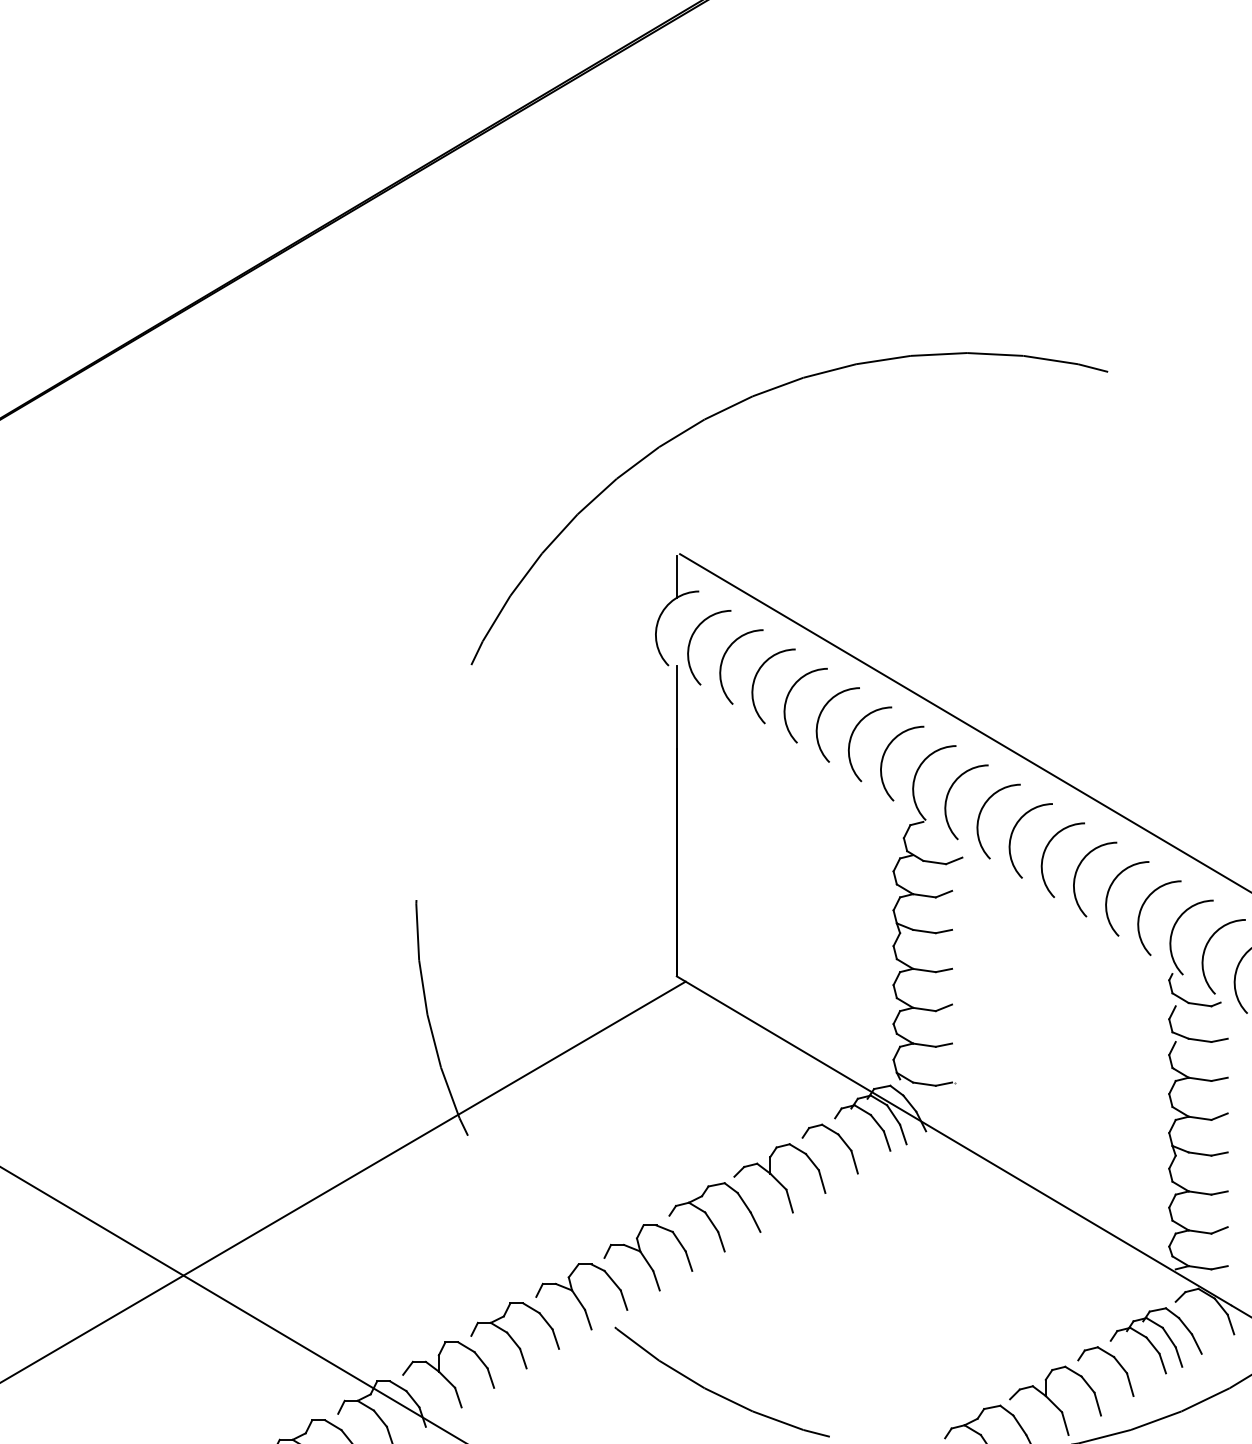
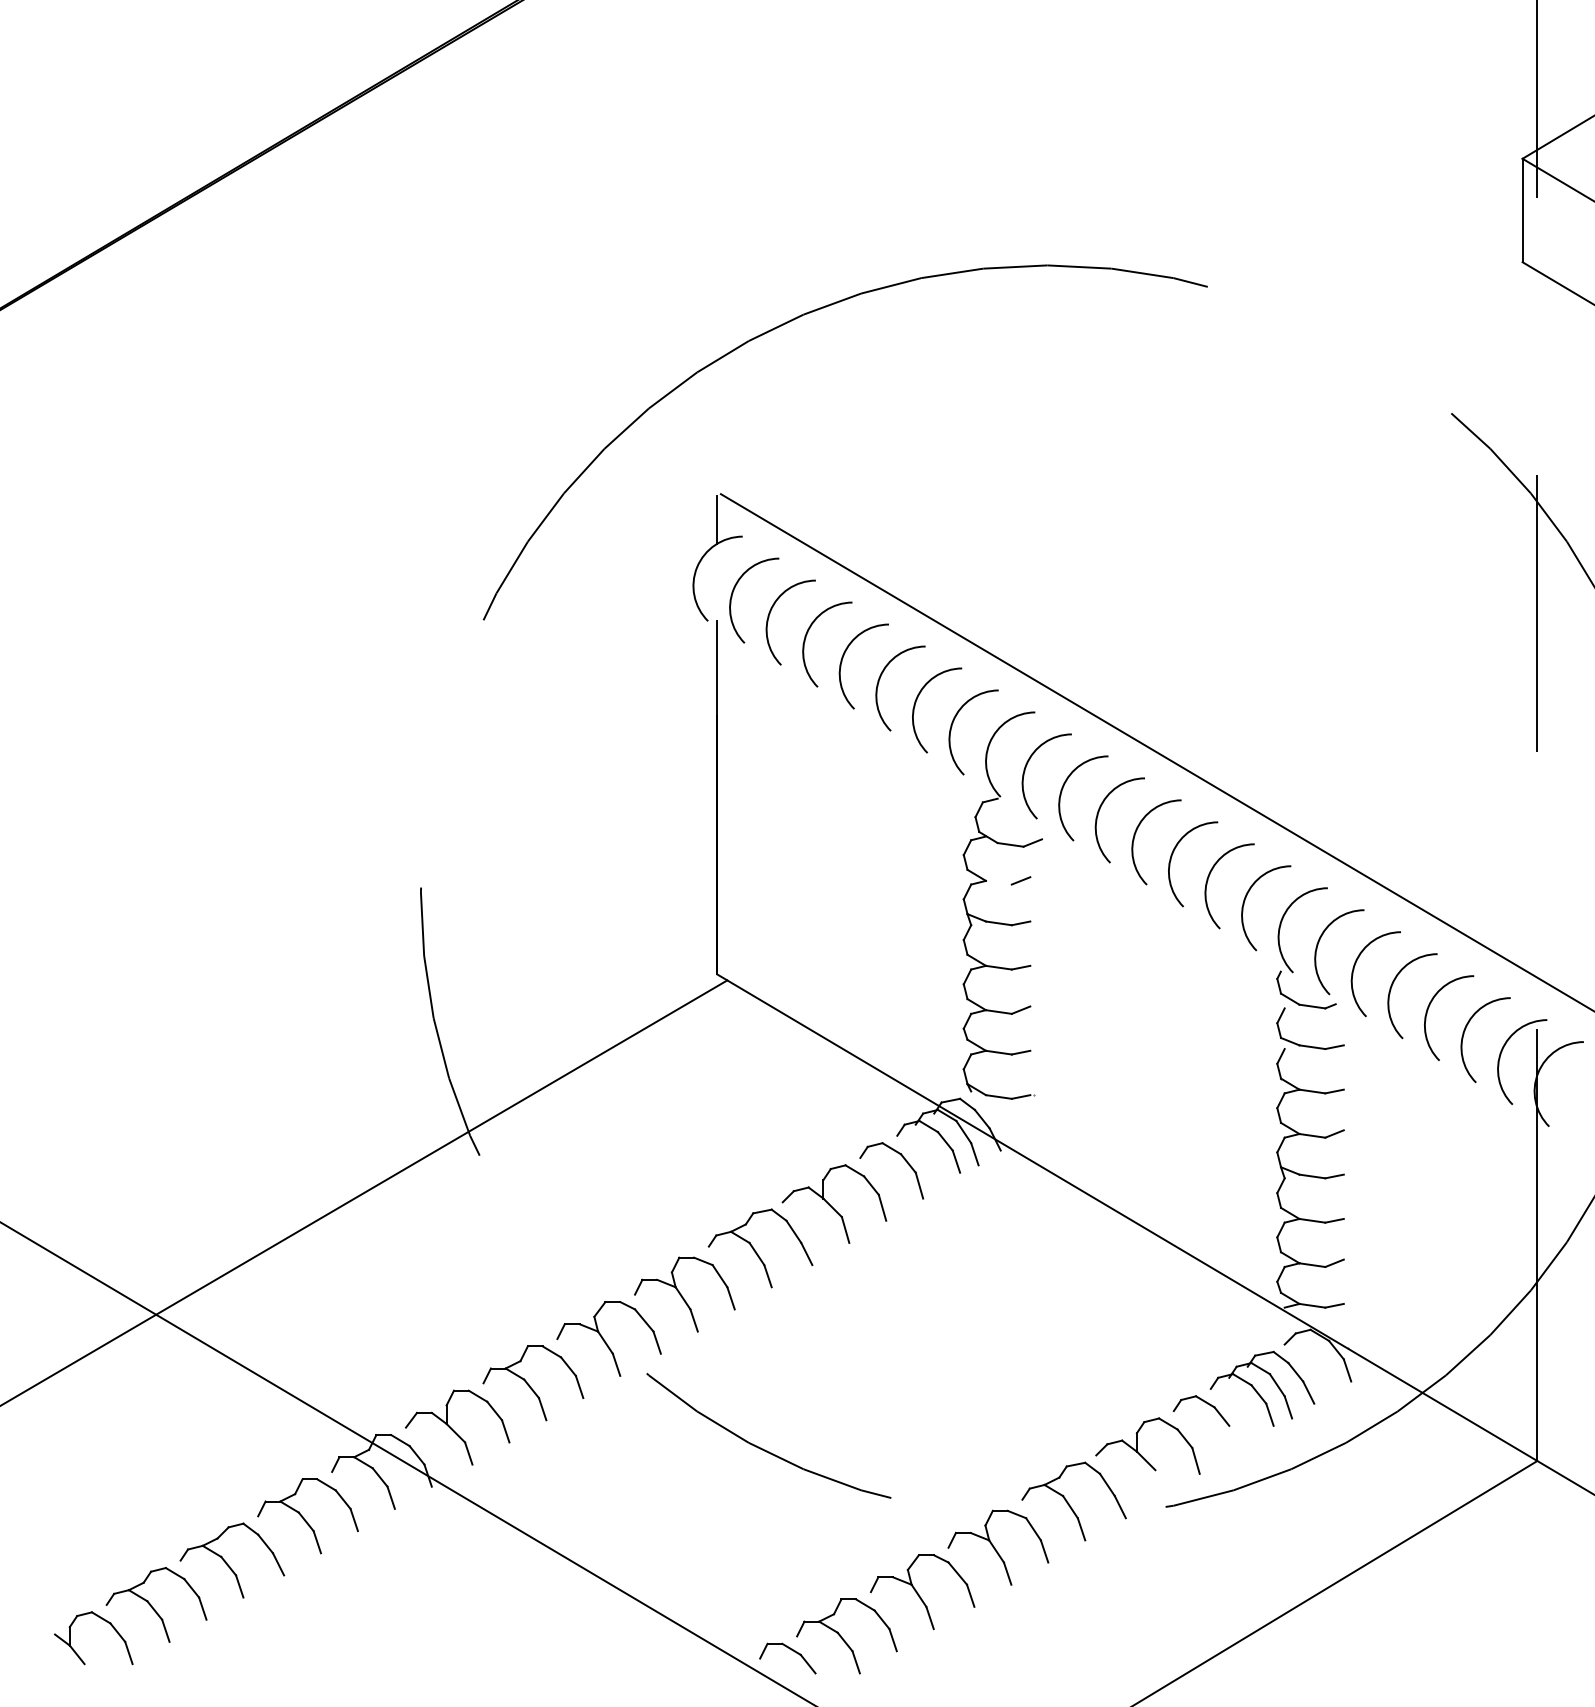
line: (924, 895) -> (998, 882), removed
line: (1129, 1384) -> (1232, 1438), removed
line: (1064, 1423) -> (1158, 1483), removed

